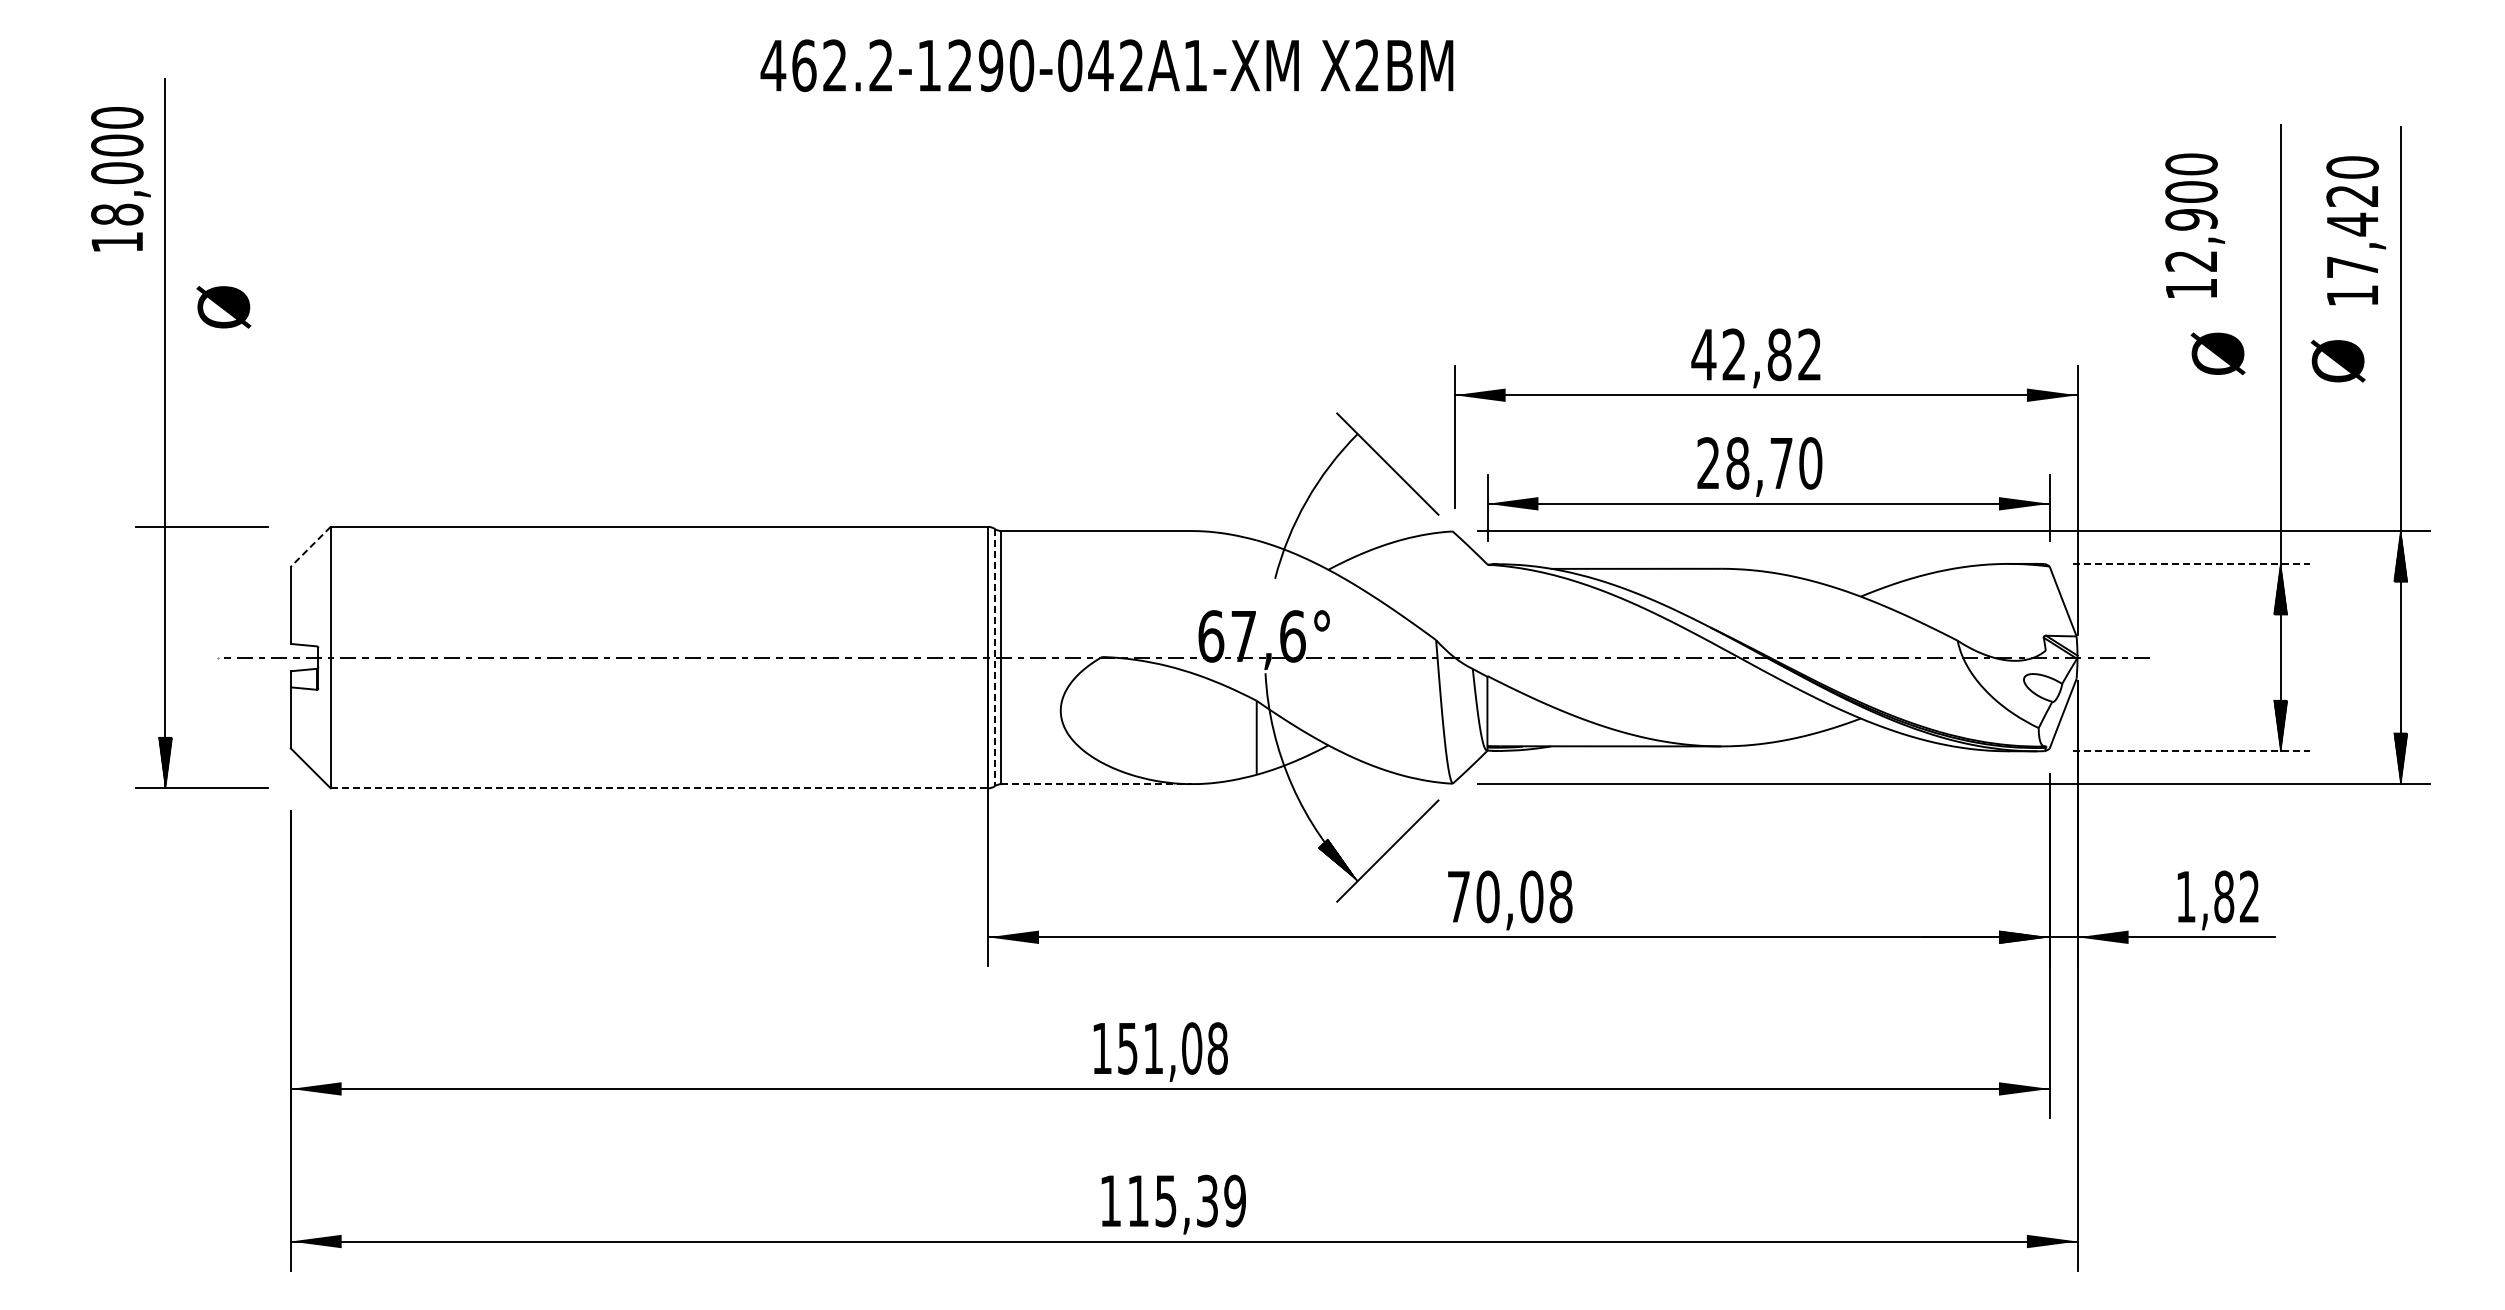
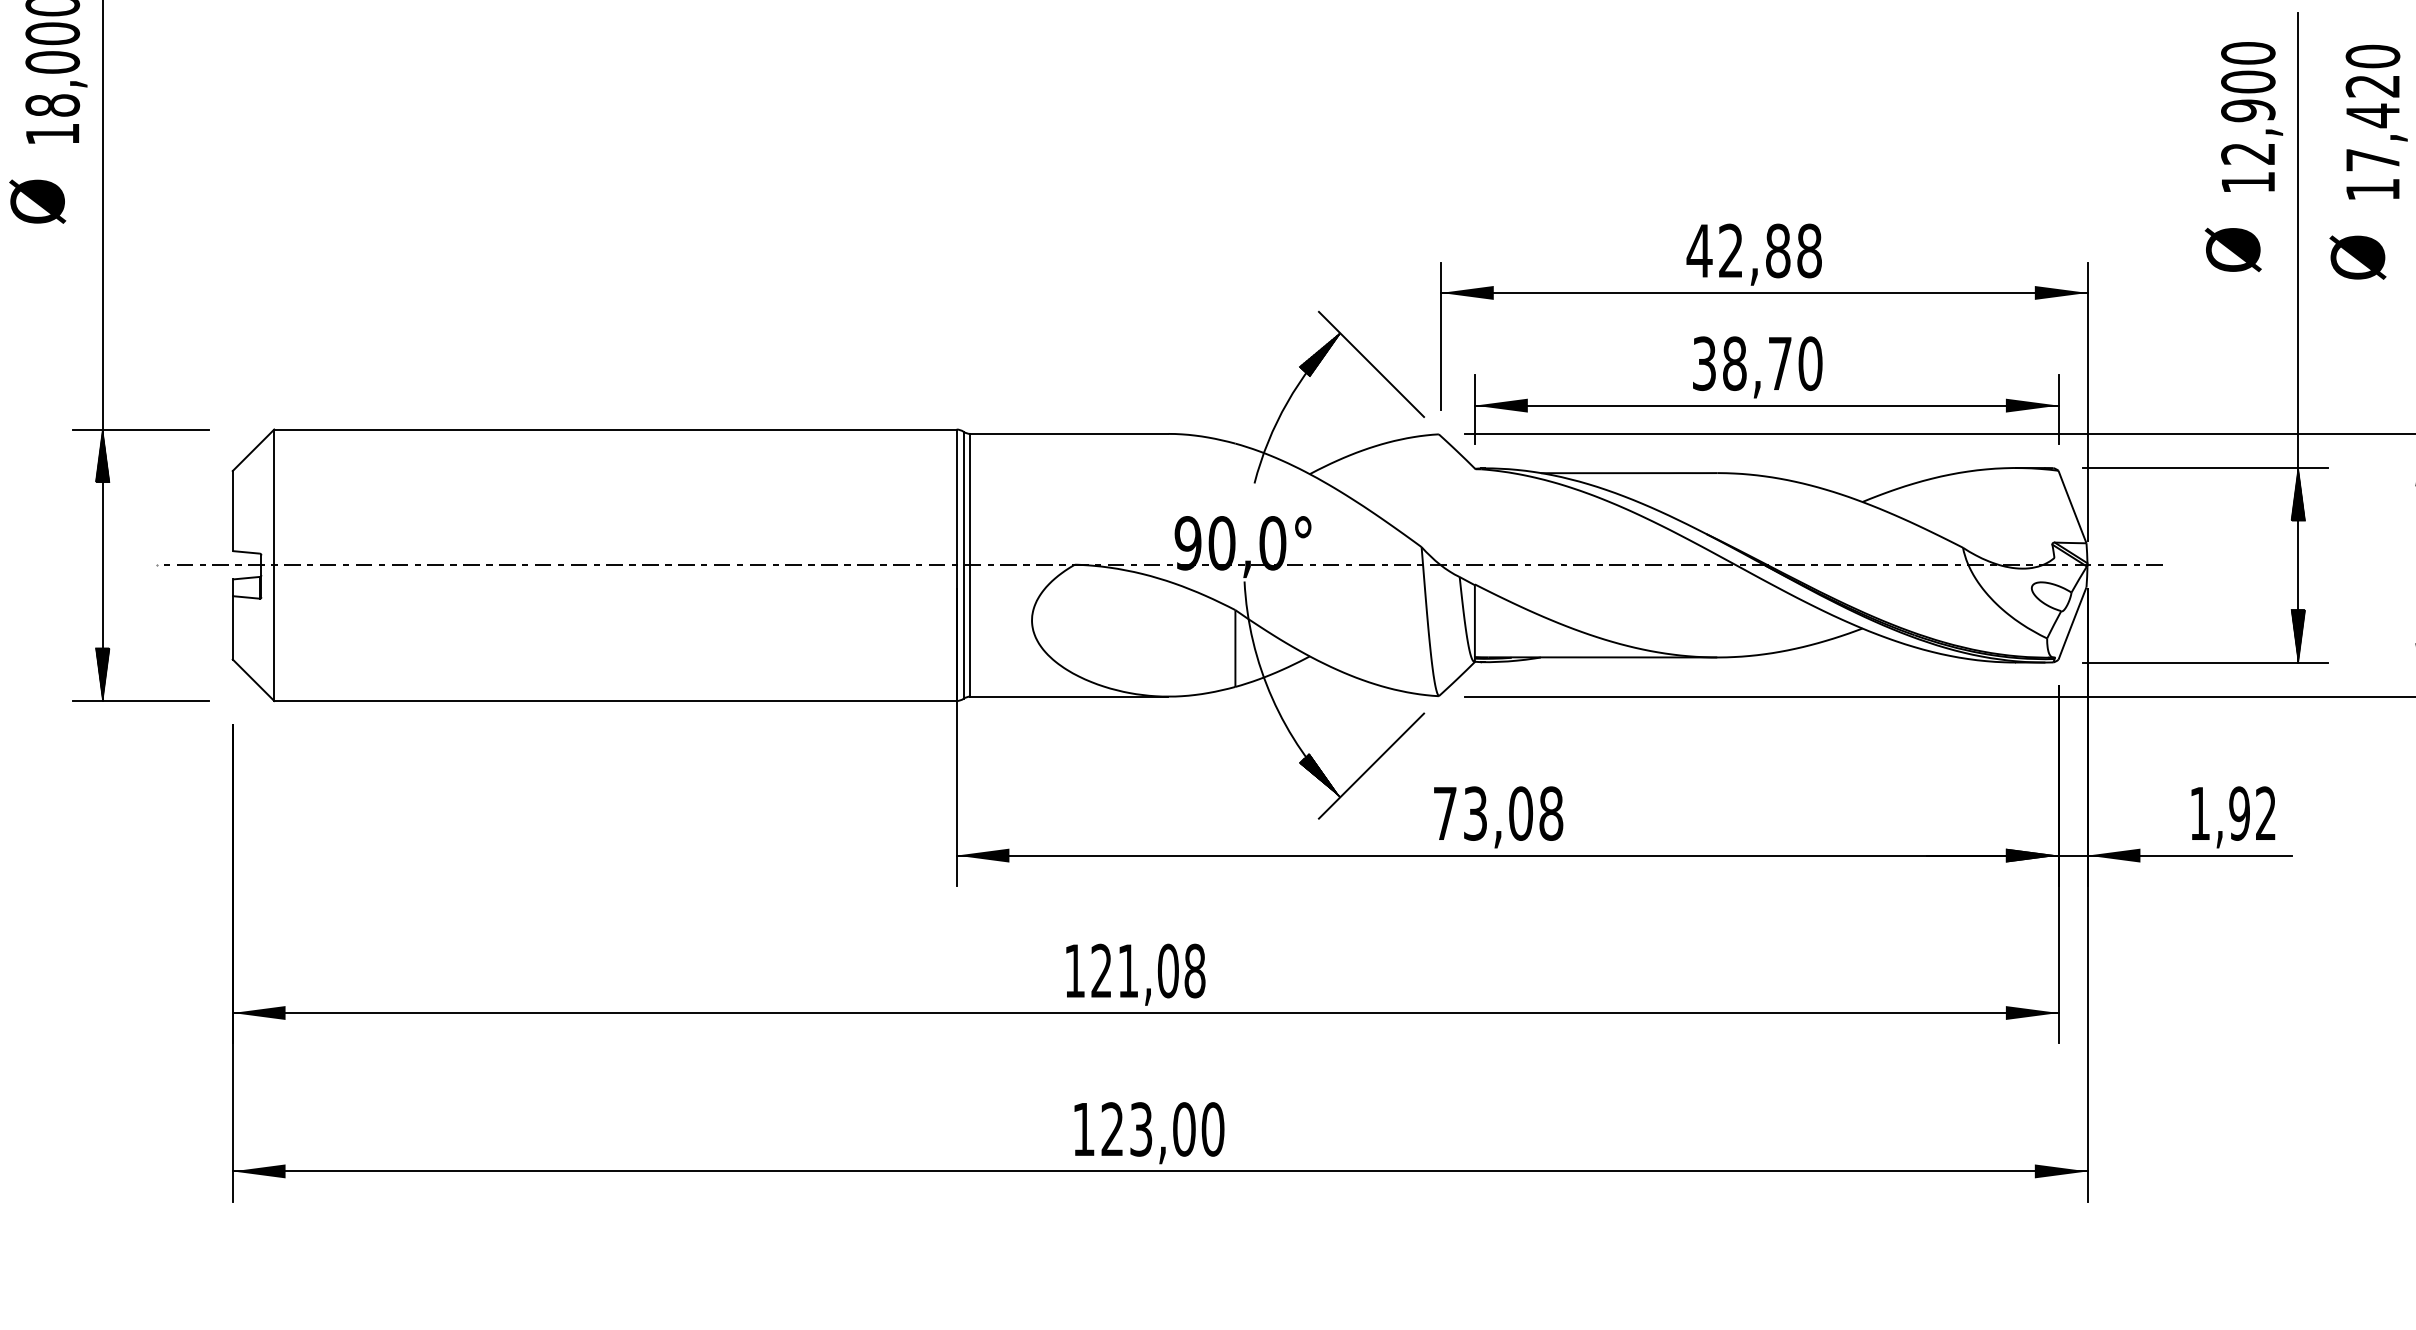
text: (2194, 225) -> (2251, 116), moved
text: (223, 307) -> (37, 201), moved
text: (1809, 354) -> (1809, 250), 42,82 -> 42,88
hatch: (1337, 454) -> (1319, 354), added
text: (1708, 463) -> (1704, 363), 28,70 -> 38,70
line: (310, 547) -> (253, 450), dashed -> solid
hatch: (165, 551) -> (102, 455), added
line: (2191, 563) -> (2205, 467), dashed -> solid
text: (1251, 636) -> (1229, 543), 67,6° -> 90,0°
line: (994, 657) -> (963, 565), dashed -> solid
line: (2191, 751) -> (2205, 662), dashed -> solid
line: (1097, 784) -> (1070, 697), dashed -> solid
line: (659, 788) -> (615, 701), dashed -> solid
text: (1487, 896) -> (1474, 813), 70,08 -> 73,08
text: (2224, 896) -> (2239, 813), 1,82 -> 1,92
text: (1127, 1048) -> (1101, 971), 151,08 -> 121,08
text: (1186, 1200) -> (1162, 1128), 115,39 -> 123,00

